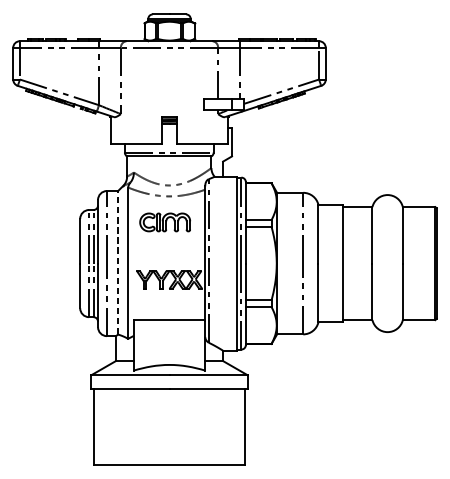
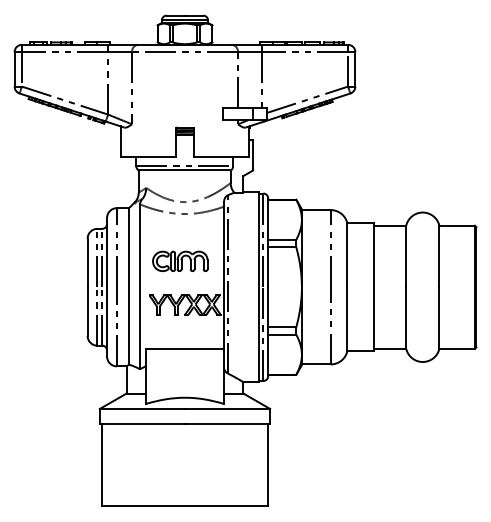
part: (165, 221) -> (180, 260), moved
line: (118, 261) -> (129, 285), dashed -> solid

